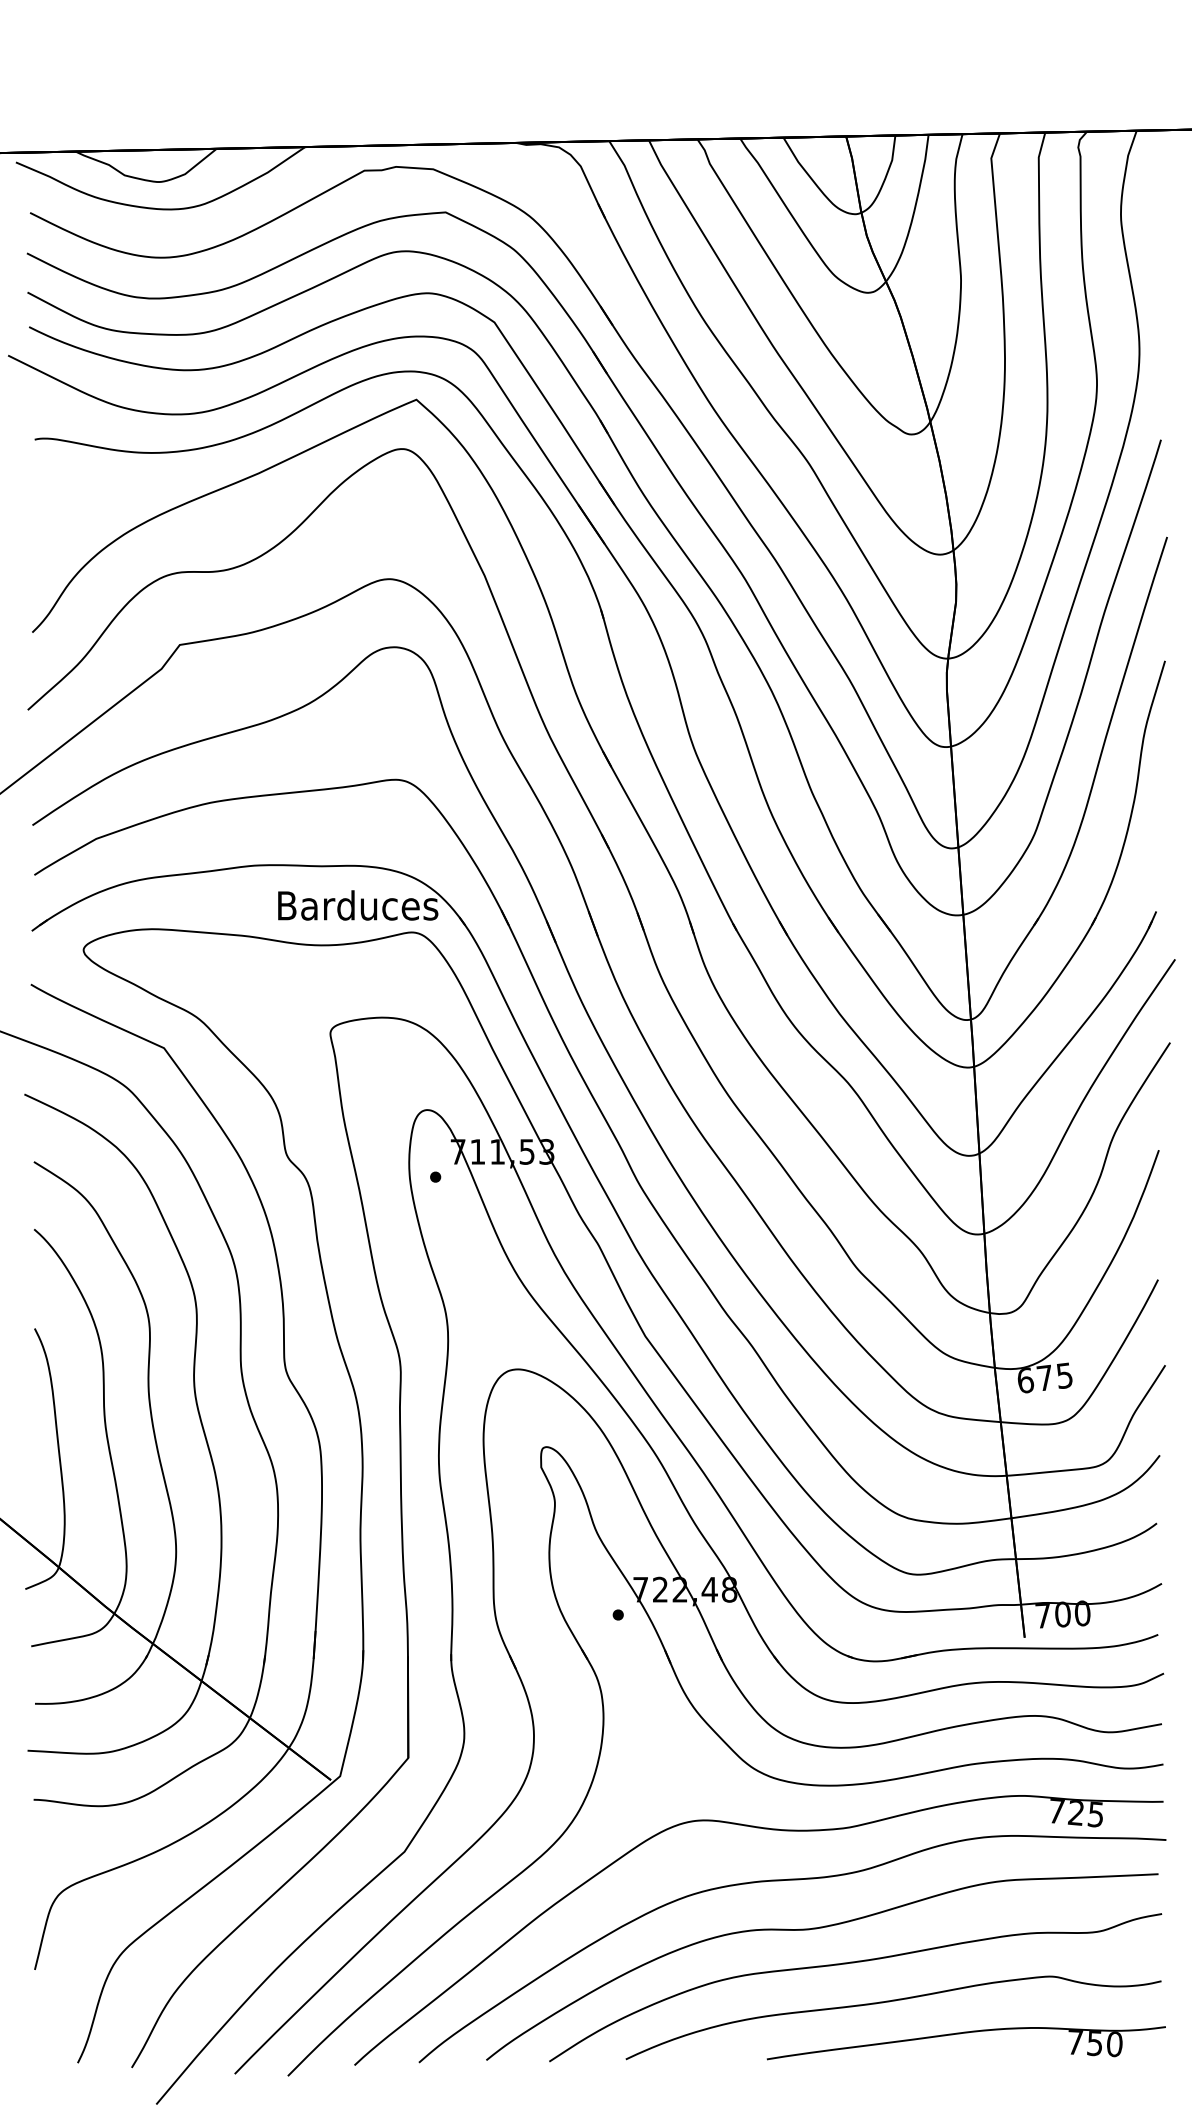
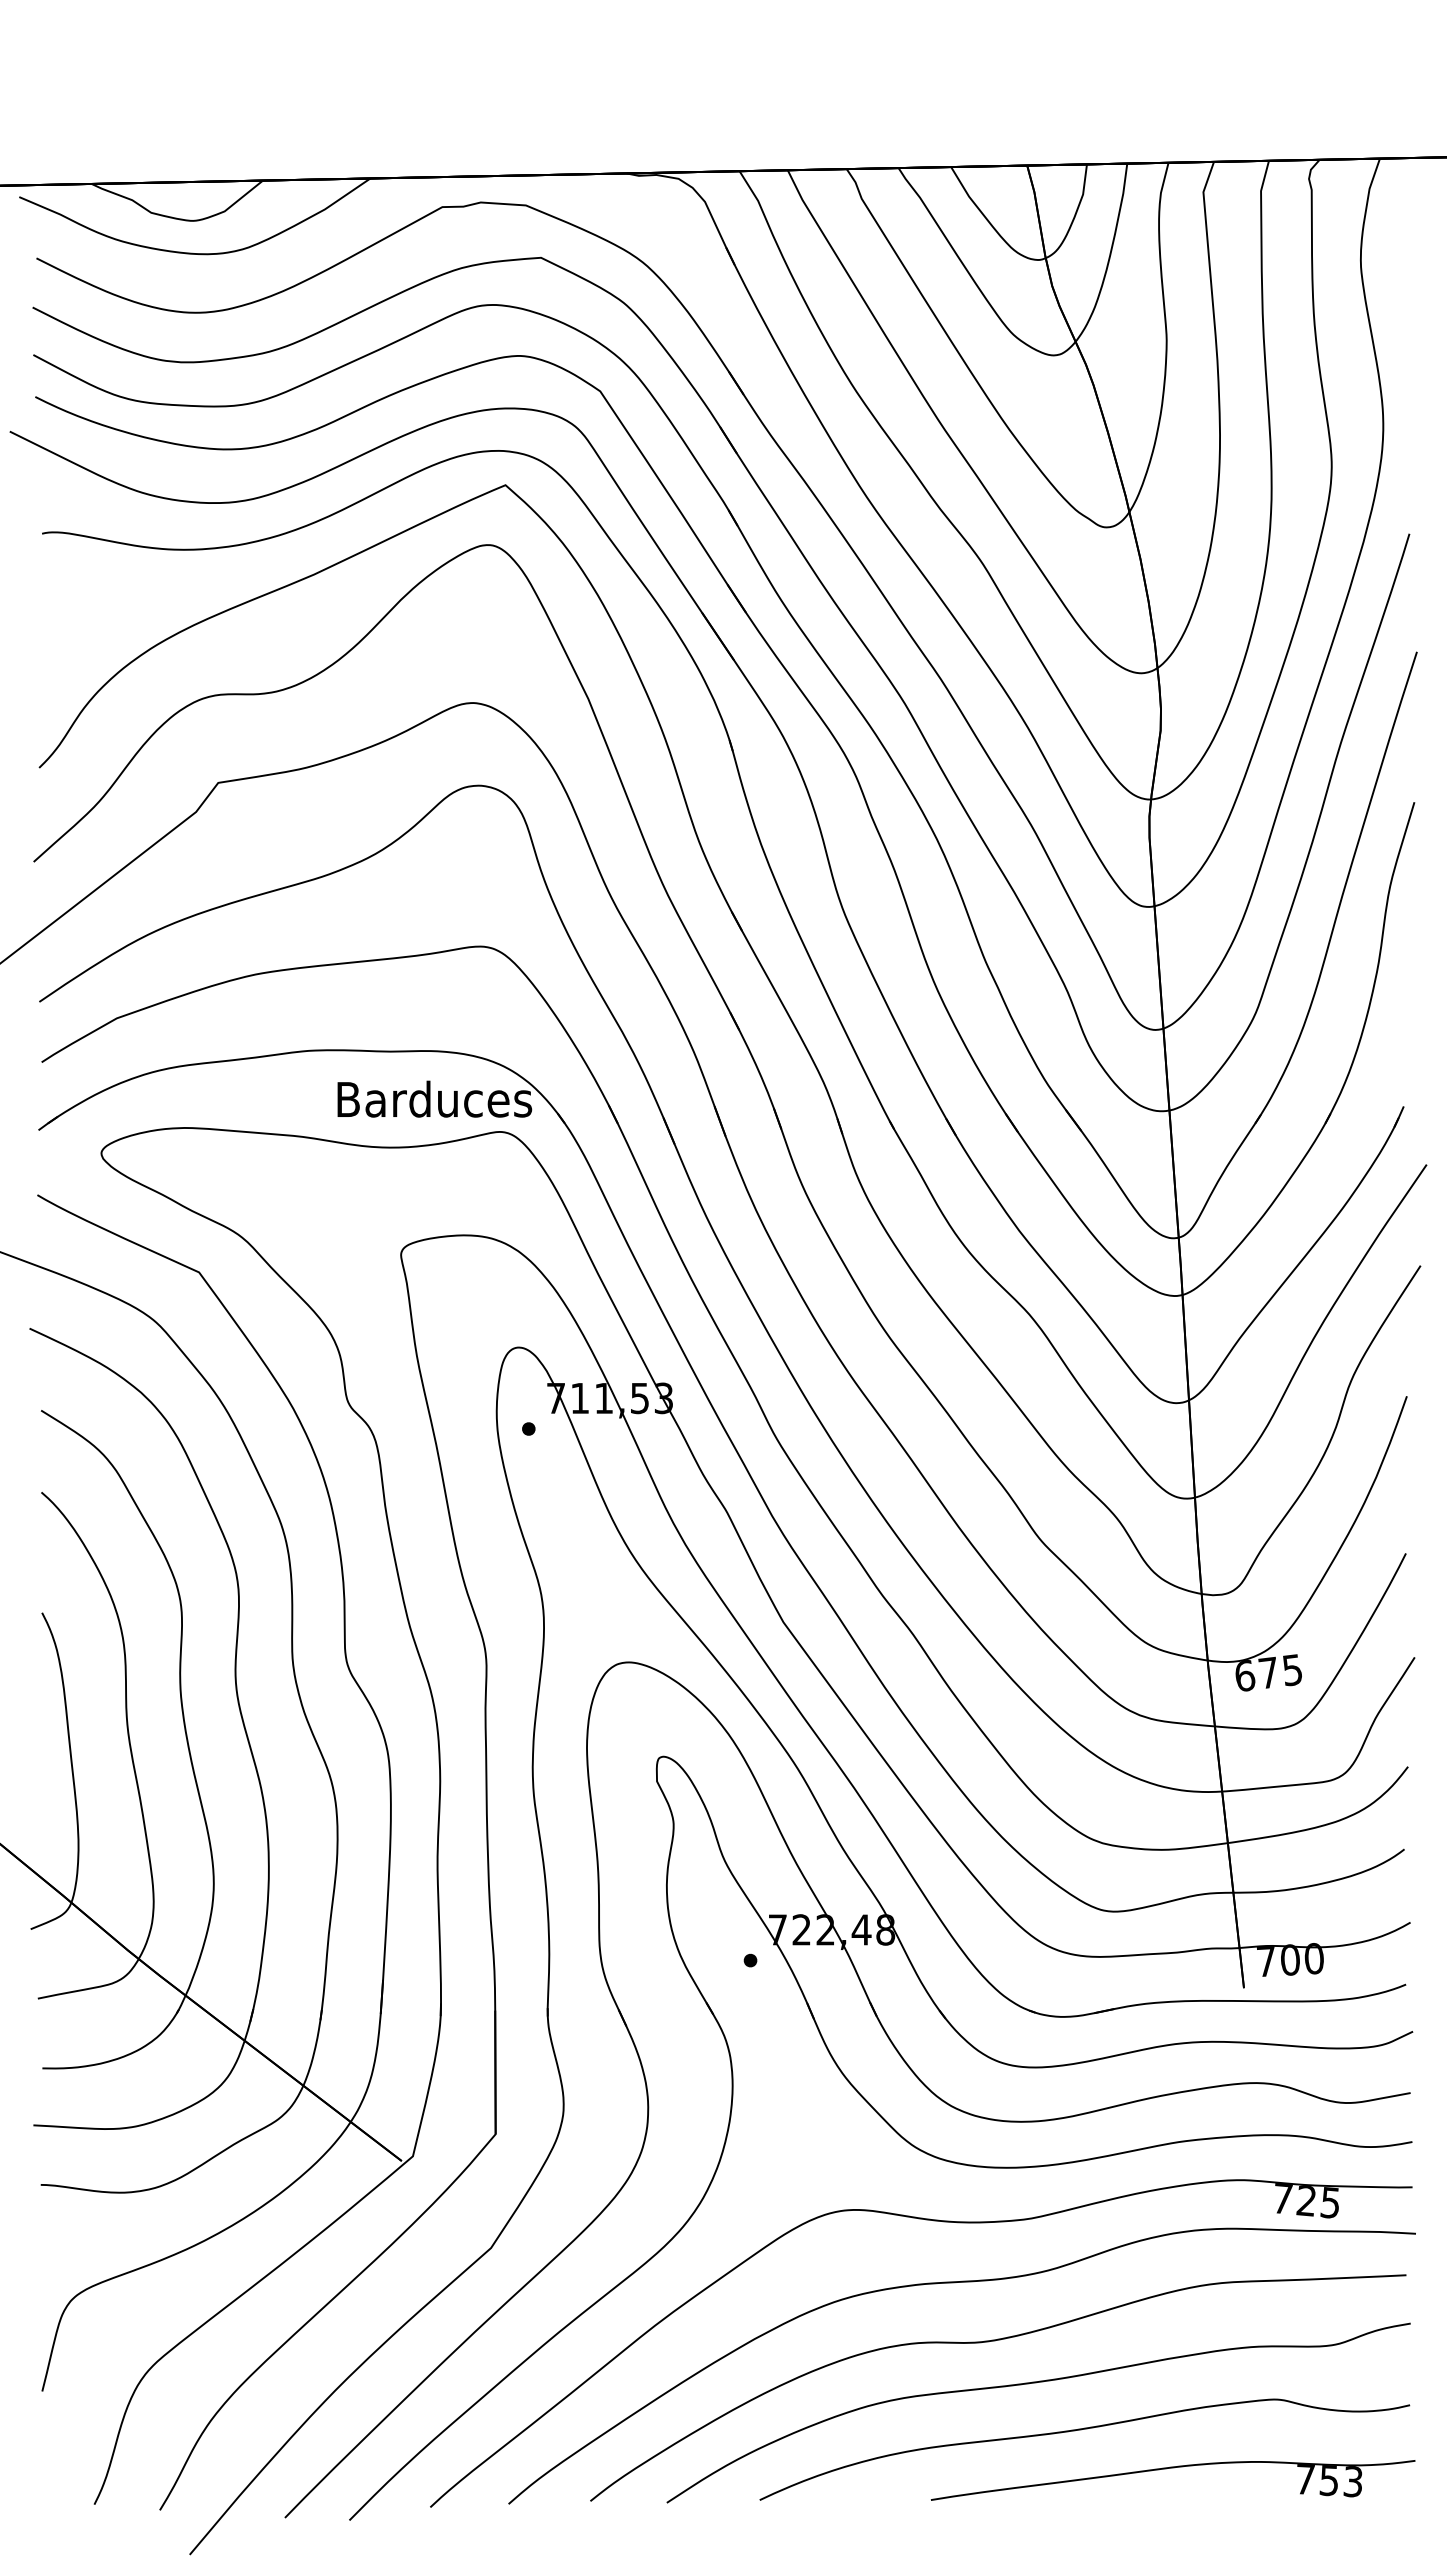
text: (1114, 2044) -> (1352, 2481), 750 -> 753

